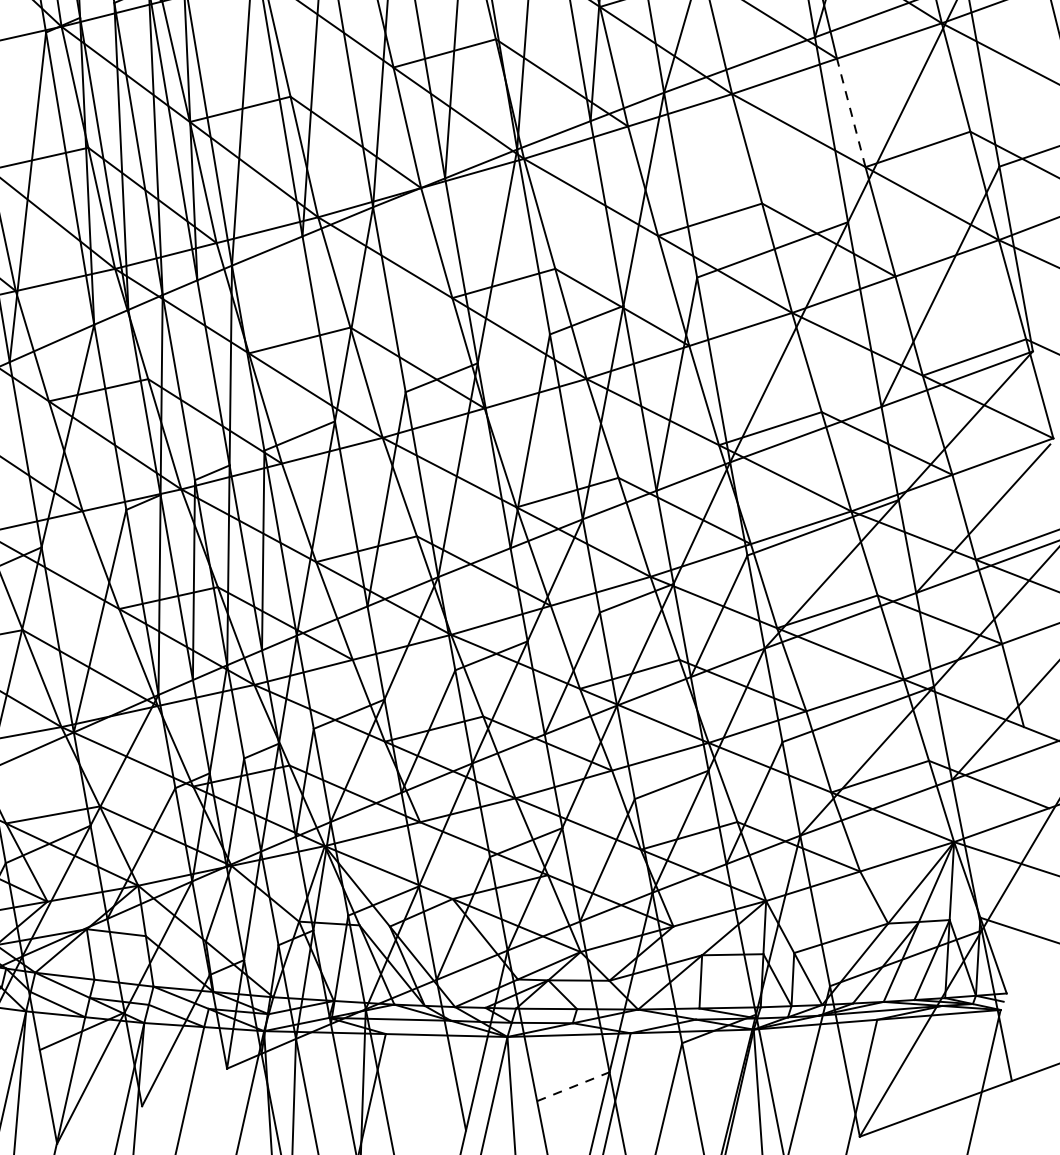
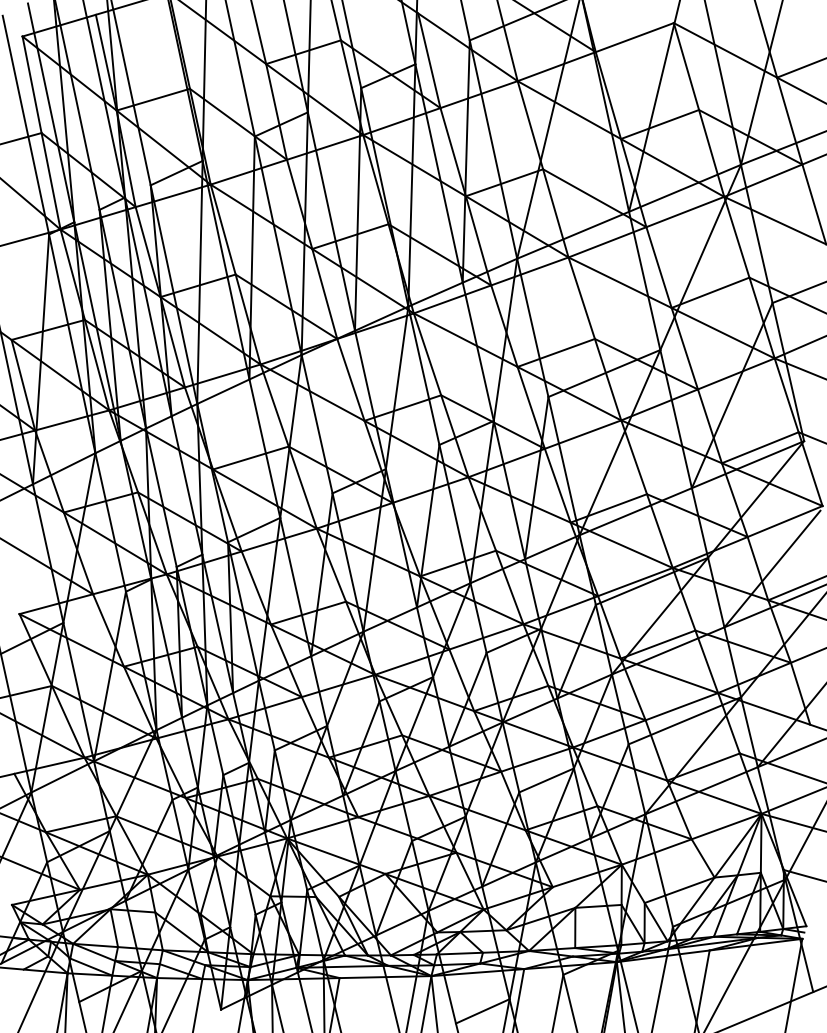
line: (850, 112) -> (658, 267), dashed -> solid
line: (574, 1086) -> (483, 1011), dashed -> solid

